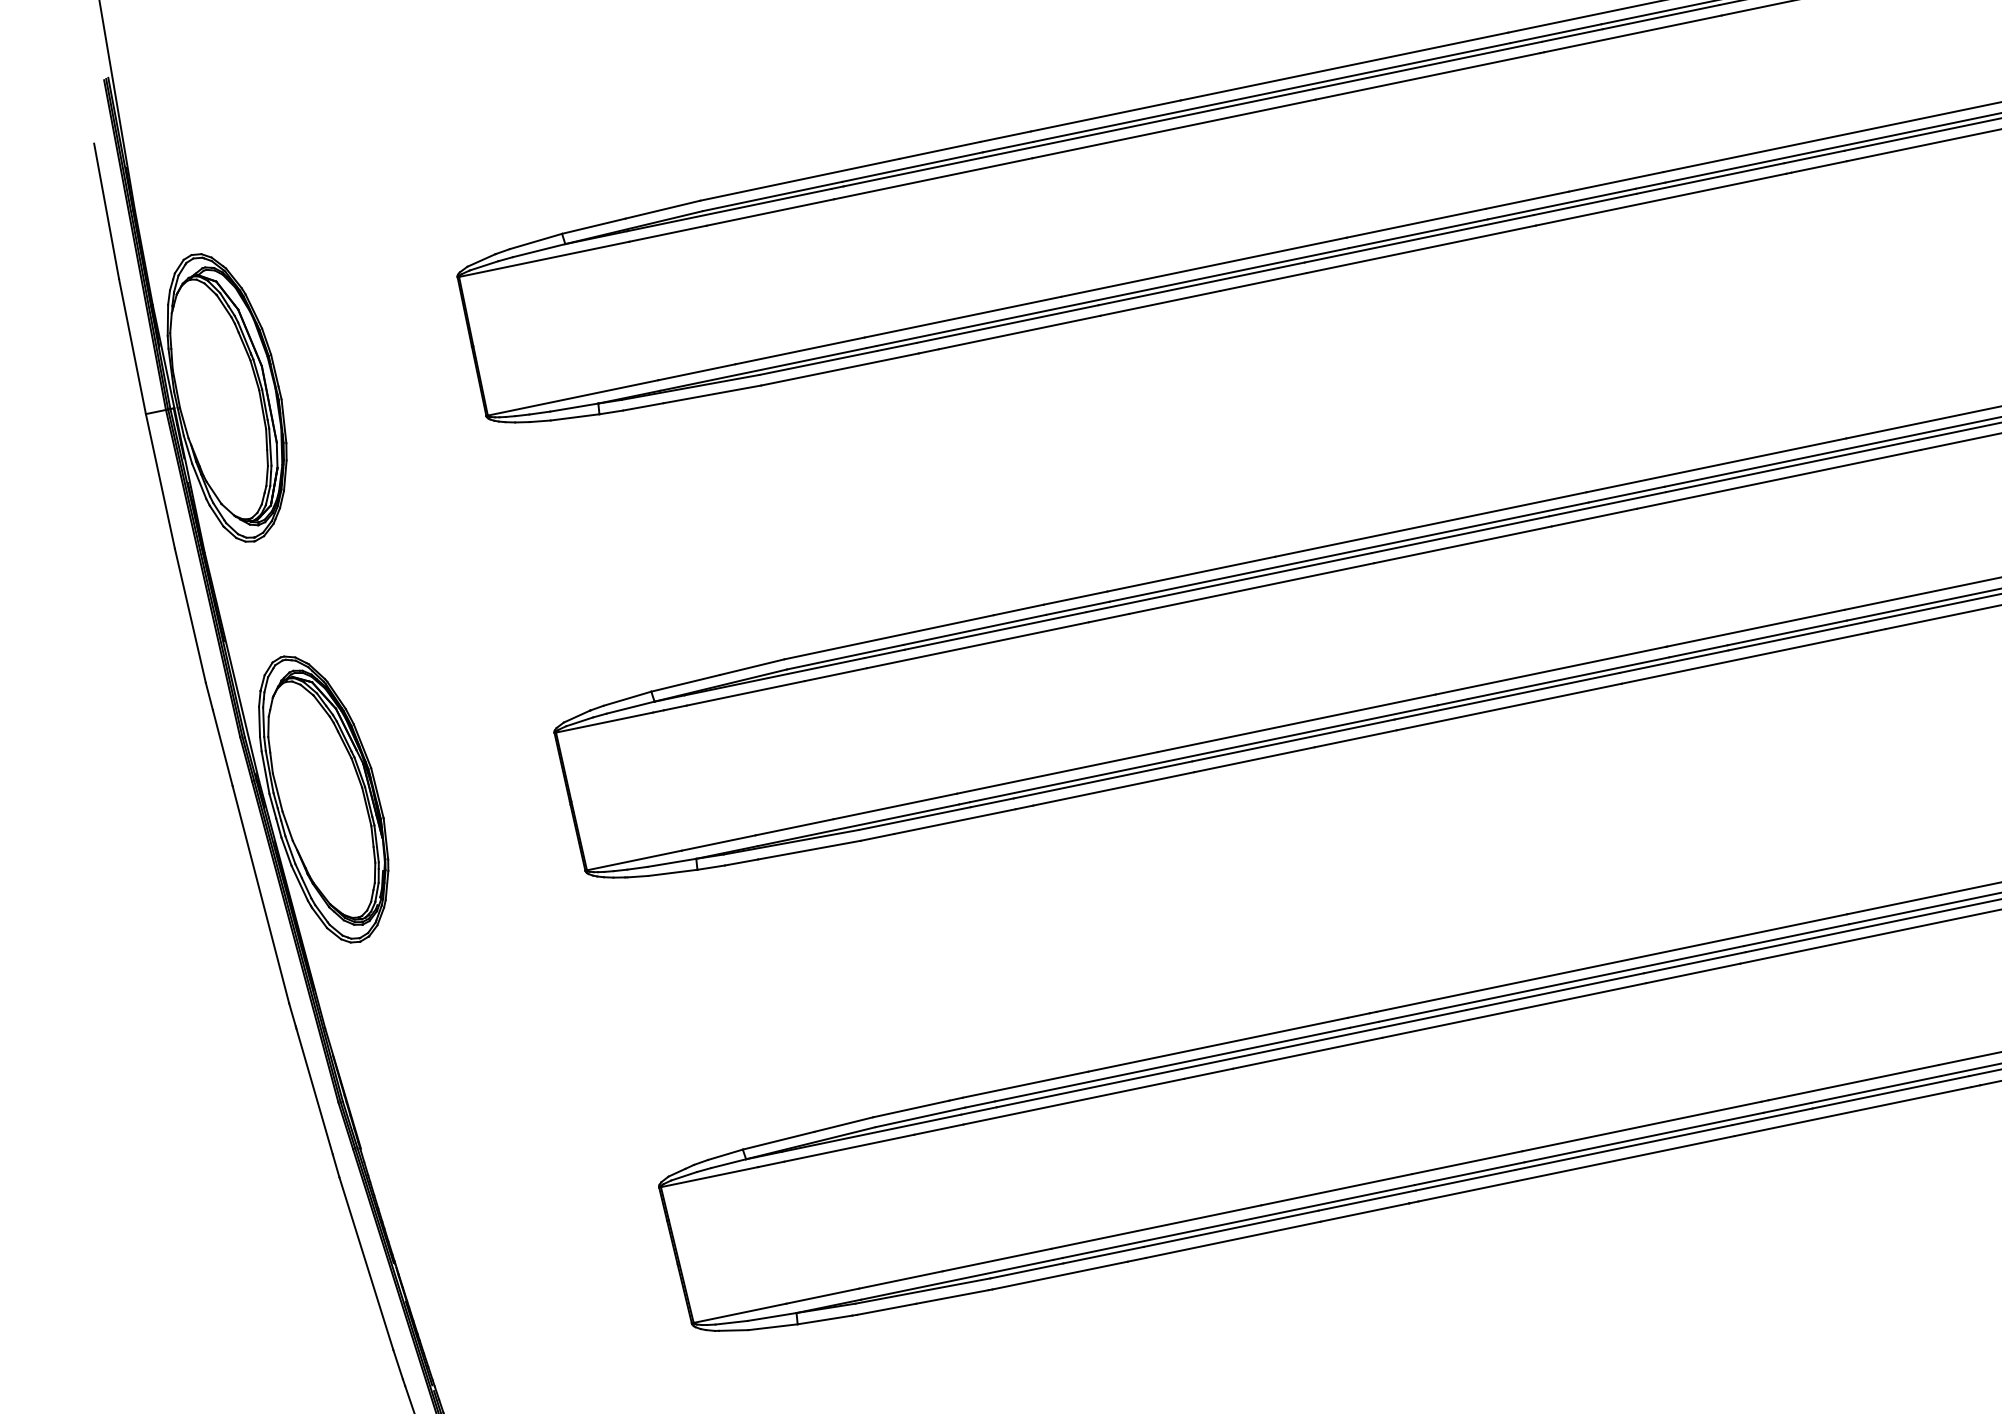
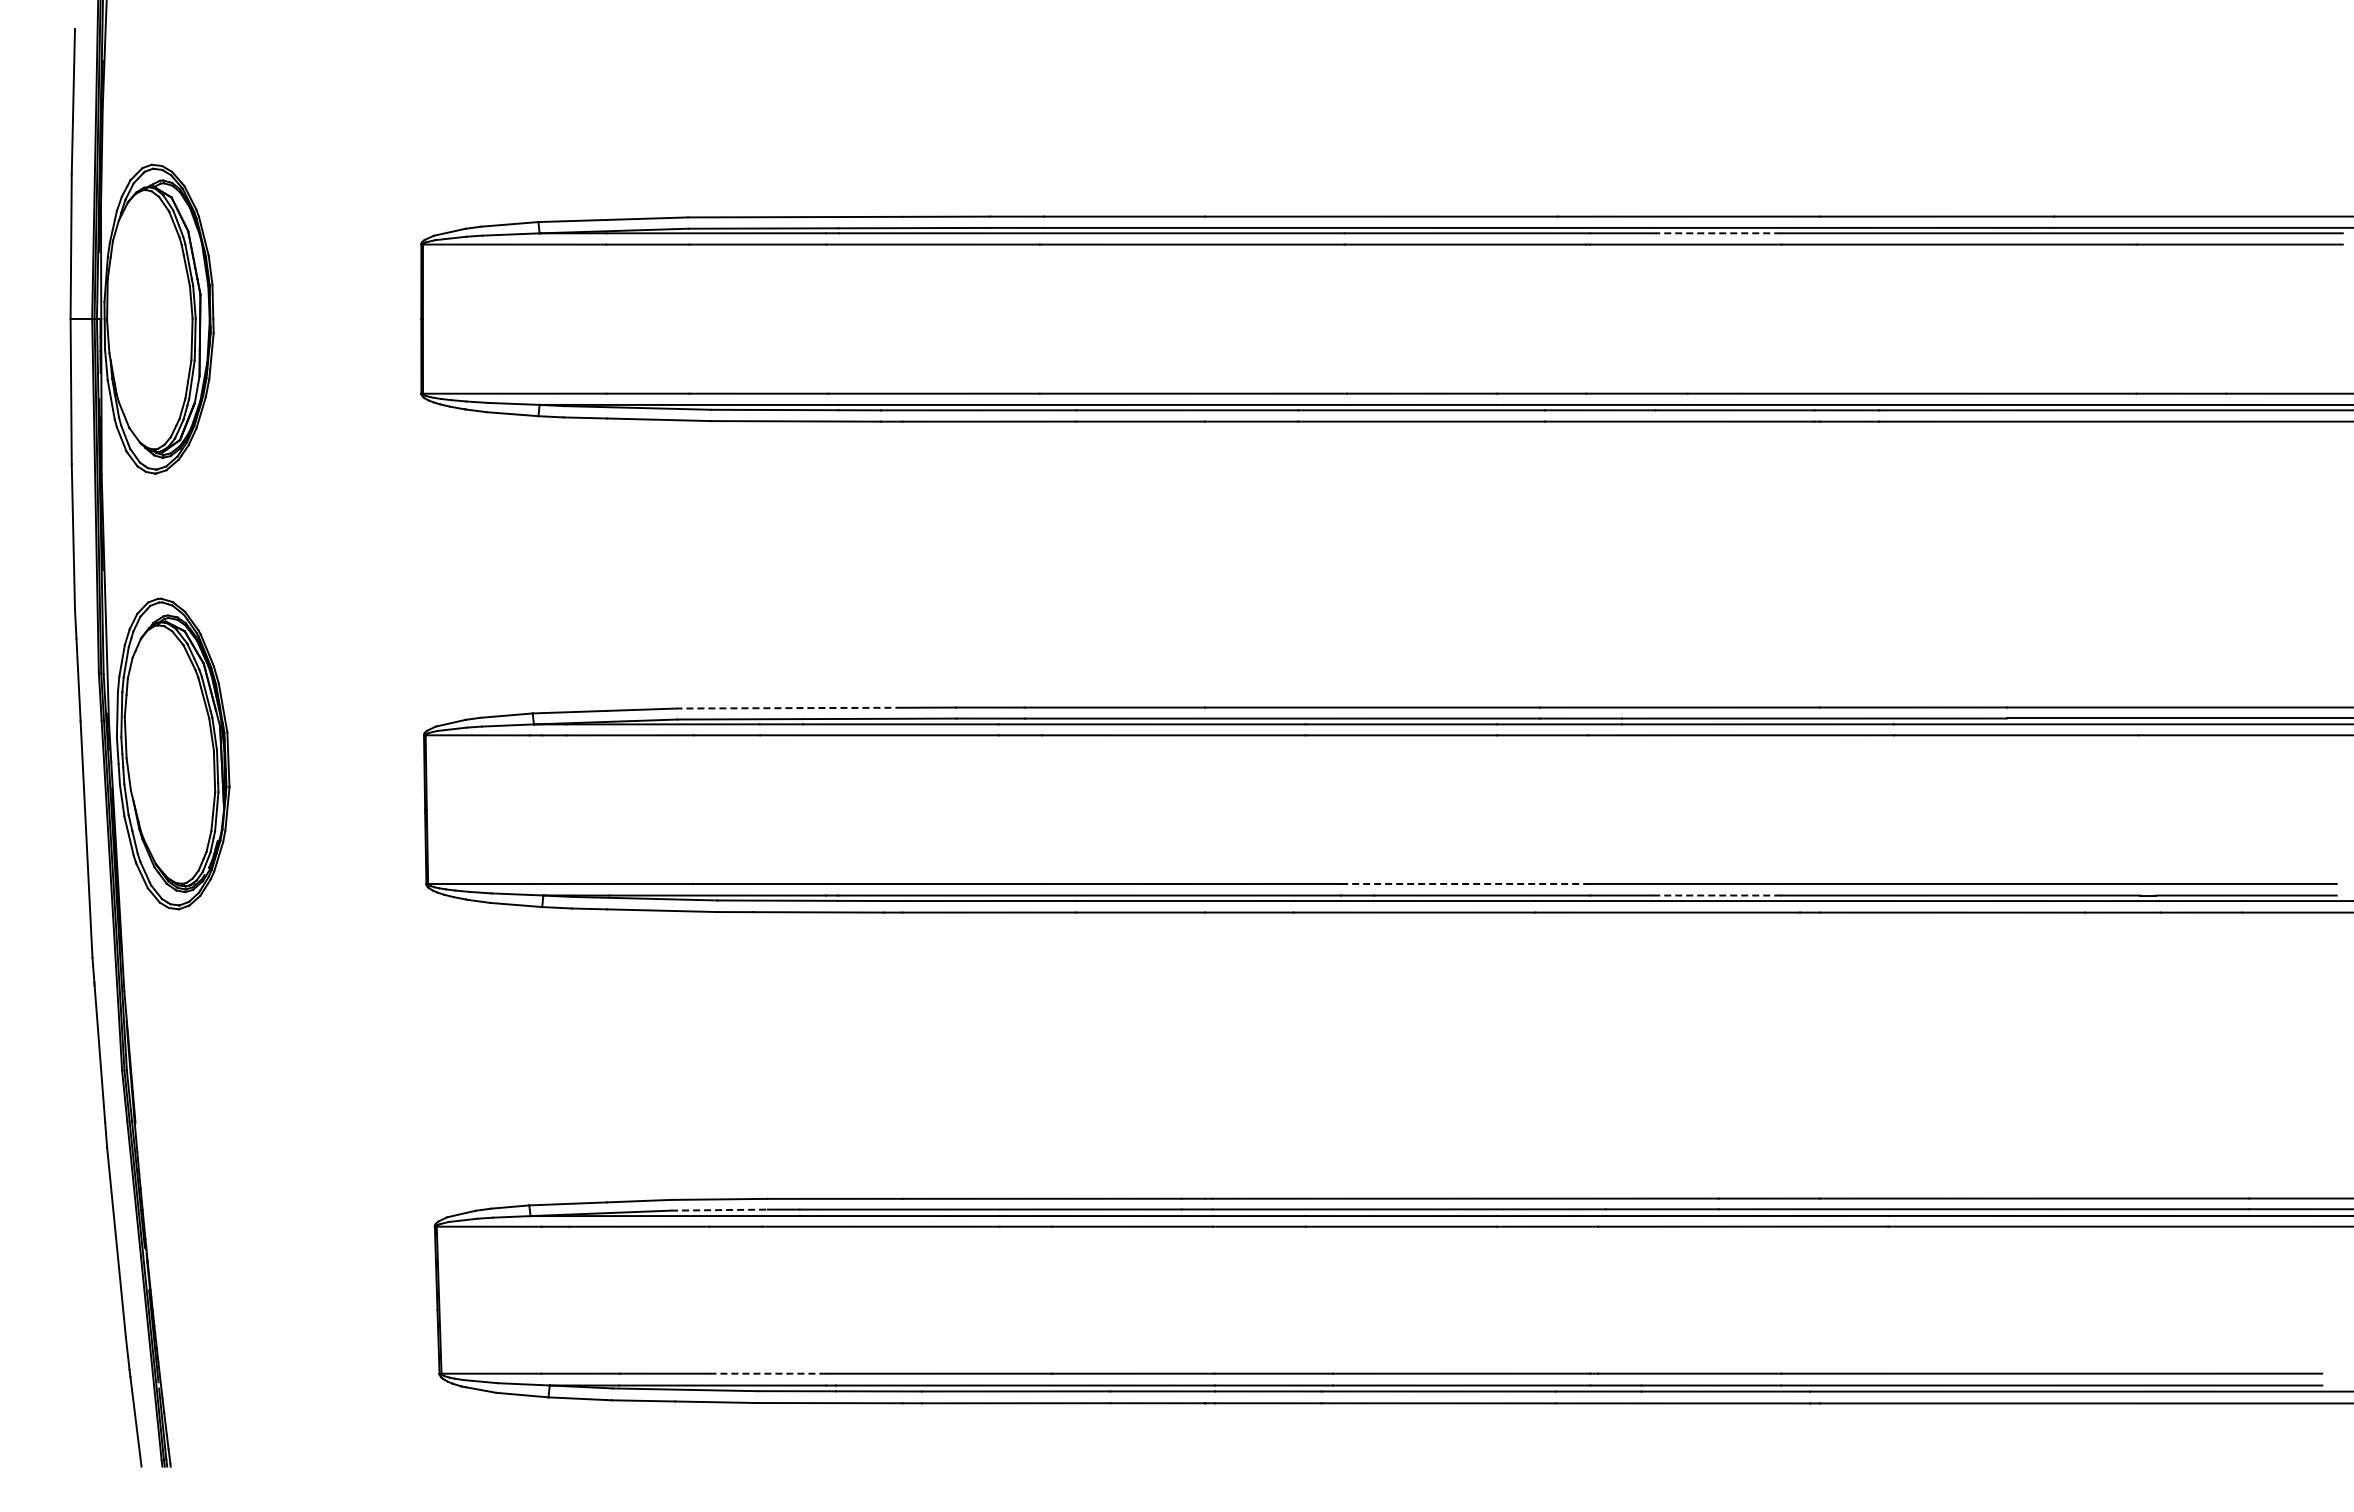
line: (1661, 17) -> (1718, 233), solid -> dashed
line: (1786, 633) -> (1716, 895), solid -> dashed
line: (889, 637) -> (789, 708), solid -> dashed
line: (1550, 670) -> (1464, 883), solid -> dashed
line: (920, 1117) -> (719, 1210), solid -> dashed
line: (997, 1259) -> (768, 1373), solid -> dashed

